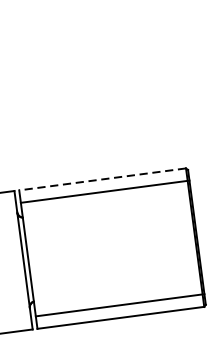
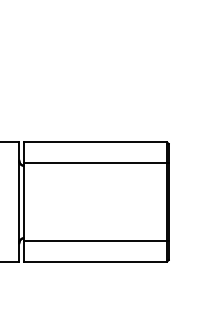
line: (102, 179) -> (95, 142), dashed -> solid
line: (104, 192) -> (95, 163), moved
line: (119, 304) -> (95, 240), moved

